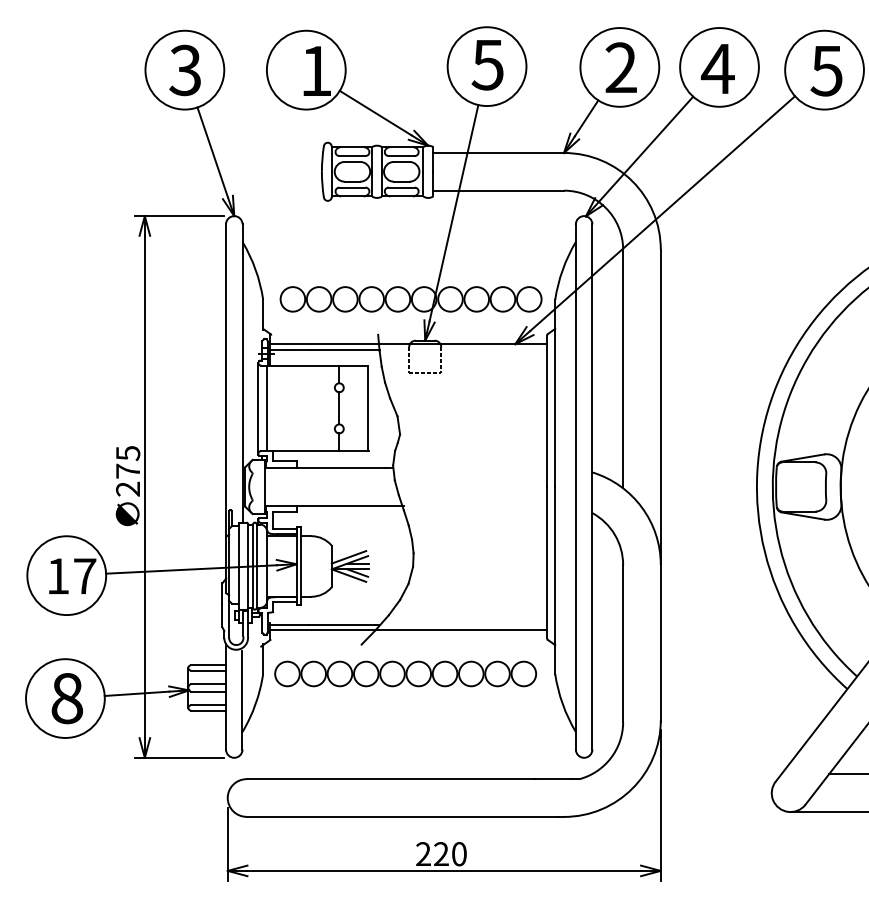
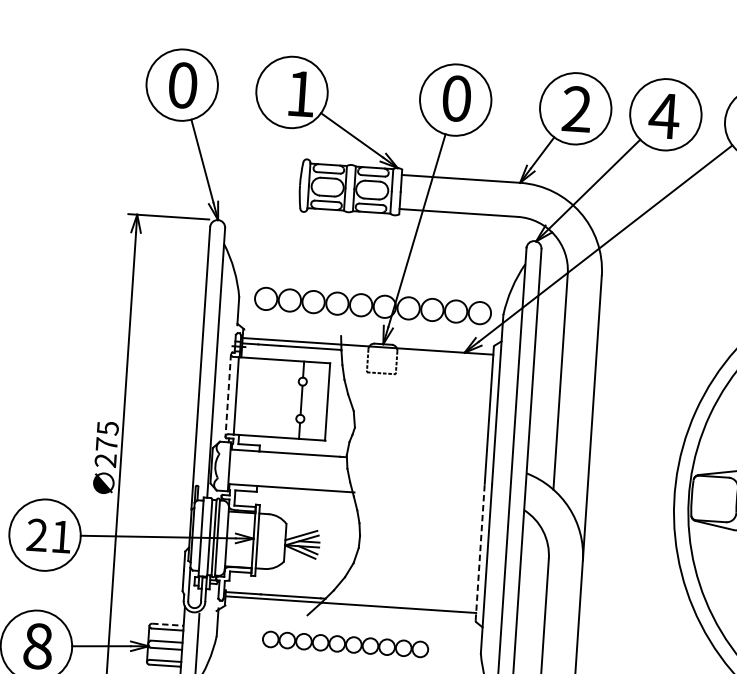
text: (487, 64) -> (456, 98), 5 -> 0
text: (185, 70) -> (182, 85), 3 -> 0
line: (258, 408) -> (228, 395), solid -> dashed
line: (547, 562) -> (480, 552), solid -> dashed
text: (71, 576) -> (49, 536), 17 -> 21
line: (209, 665) -> (168, 625), solid -> dashed
part: (405, 673) -> (345, 644), size x0.7

